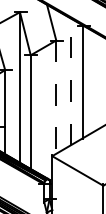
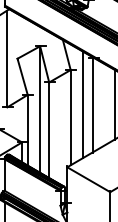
line: (71, 81) -> (83, 104), dashed -> solid
line: (56, 98) -> (70, 118), dashed -> solid

